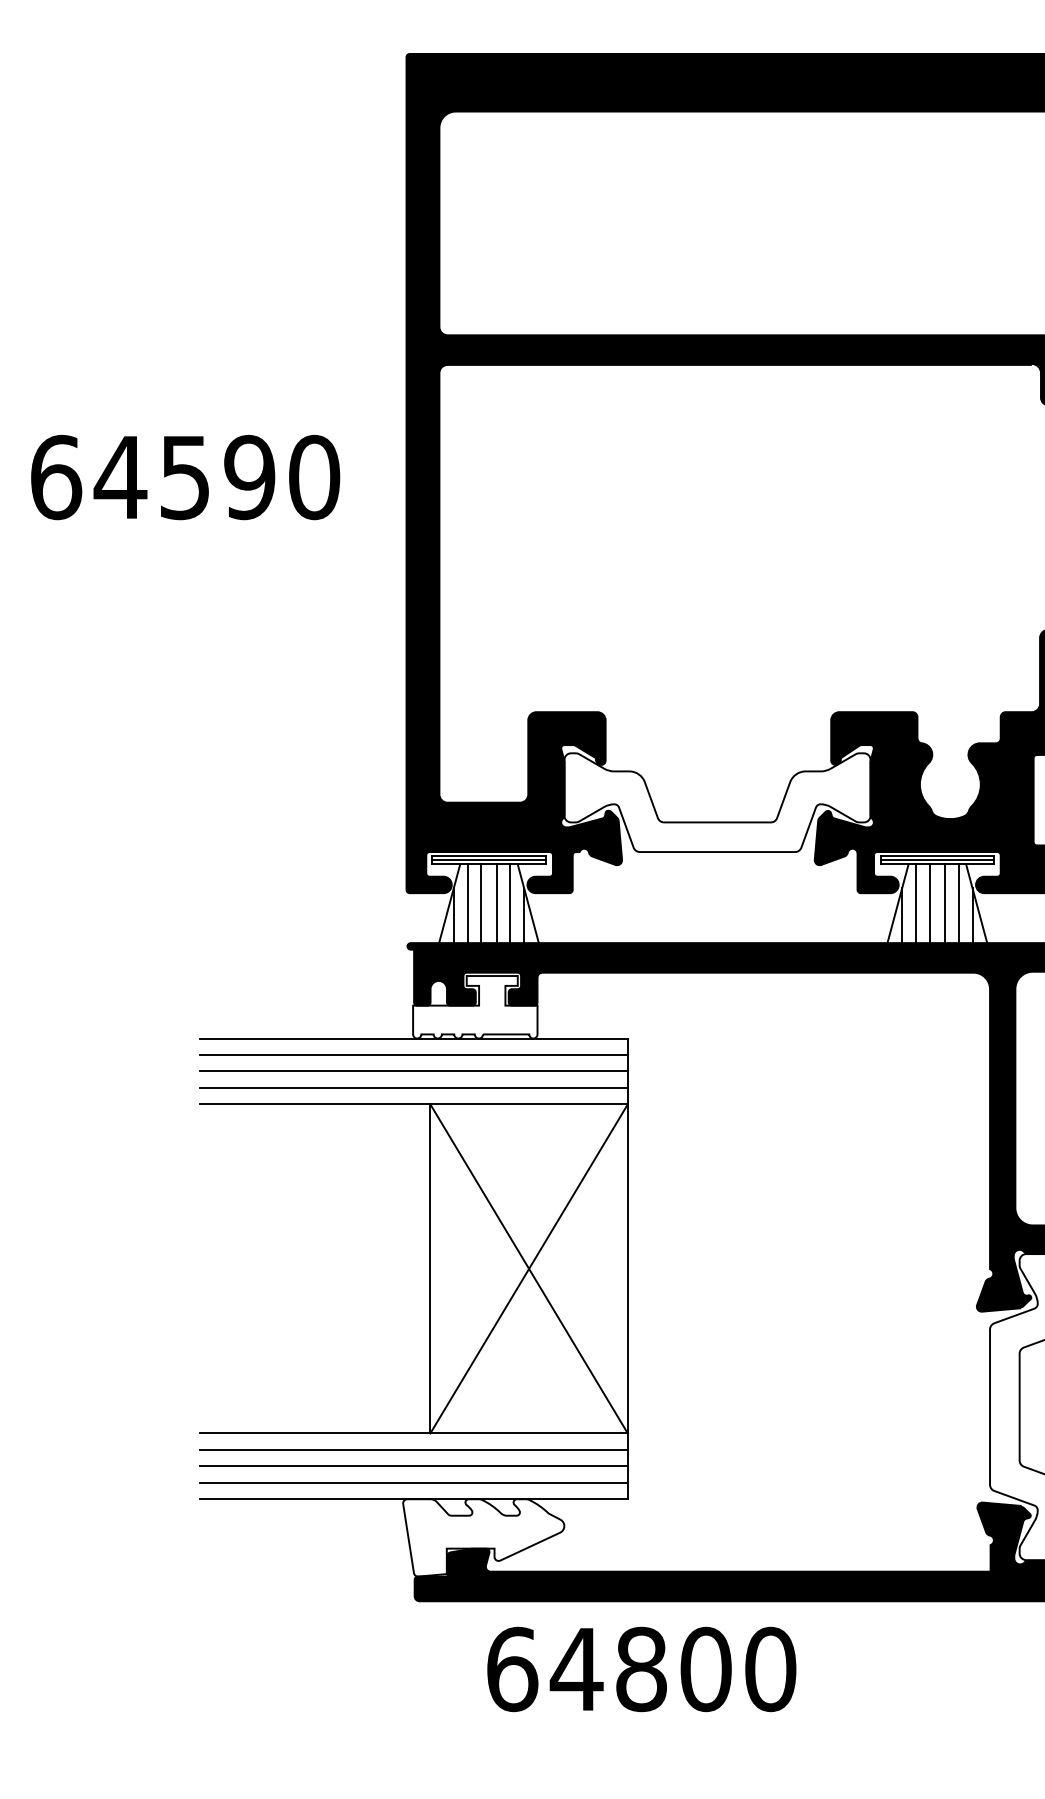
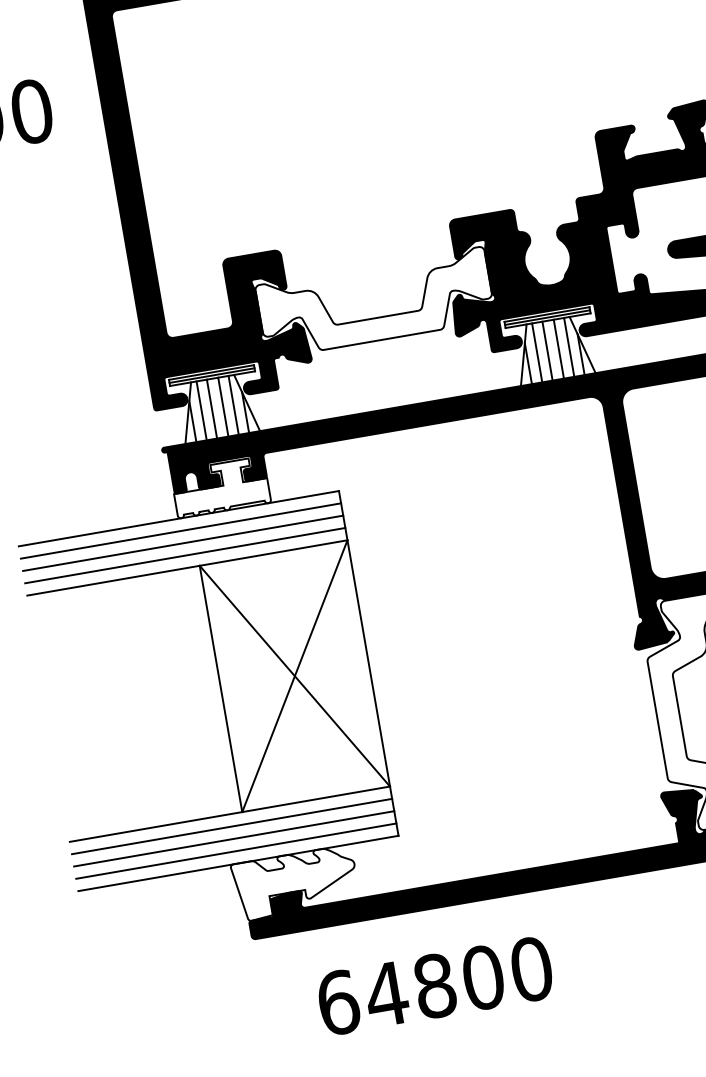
text: (641, 1669) -> (435, 986), moved

